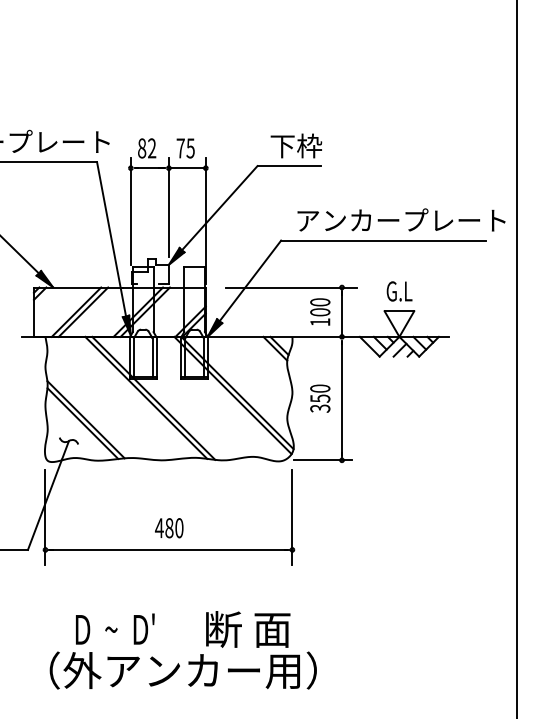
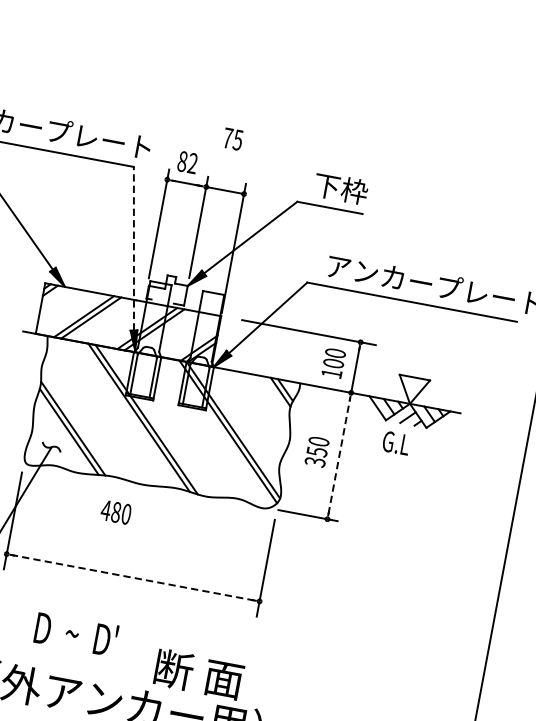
text: (185, 148) -> (232, 139), moved
line: (111, 239) -> (133, 248), solid -> dashed
text: (399, 291) -> (396, 443), moved
line: (342, 398) -> (339, 456), solid -> dashed
text: (169, 528) -> (116, 512), moved
line: (168, 549) -> (132, 577), solid -> dashed
text: (115, 628) -> (76, 633), moved

